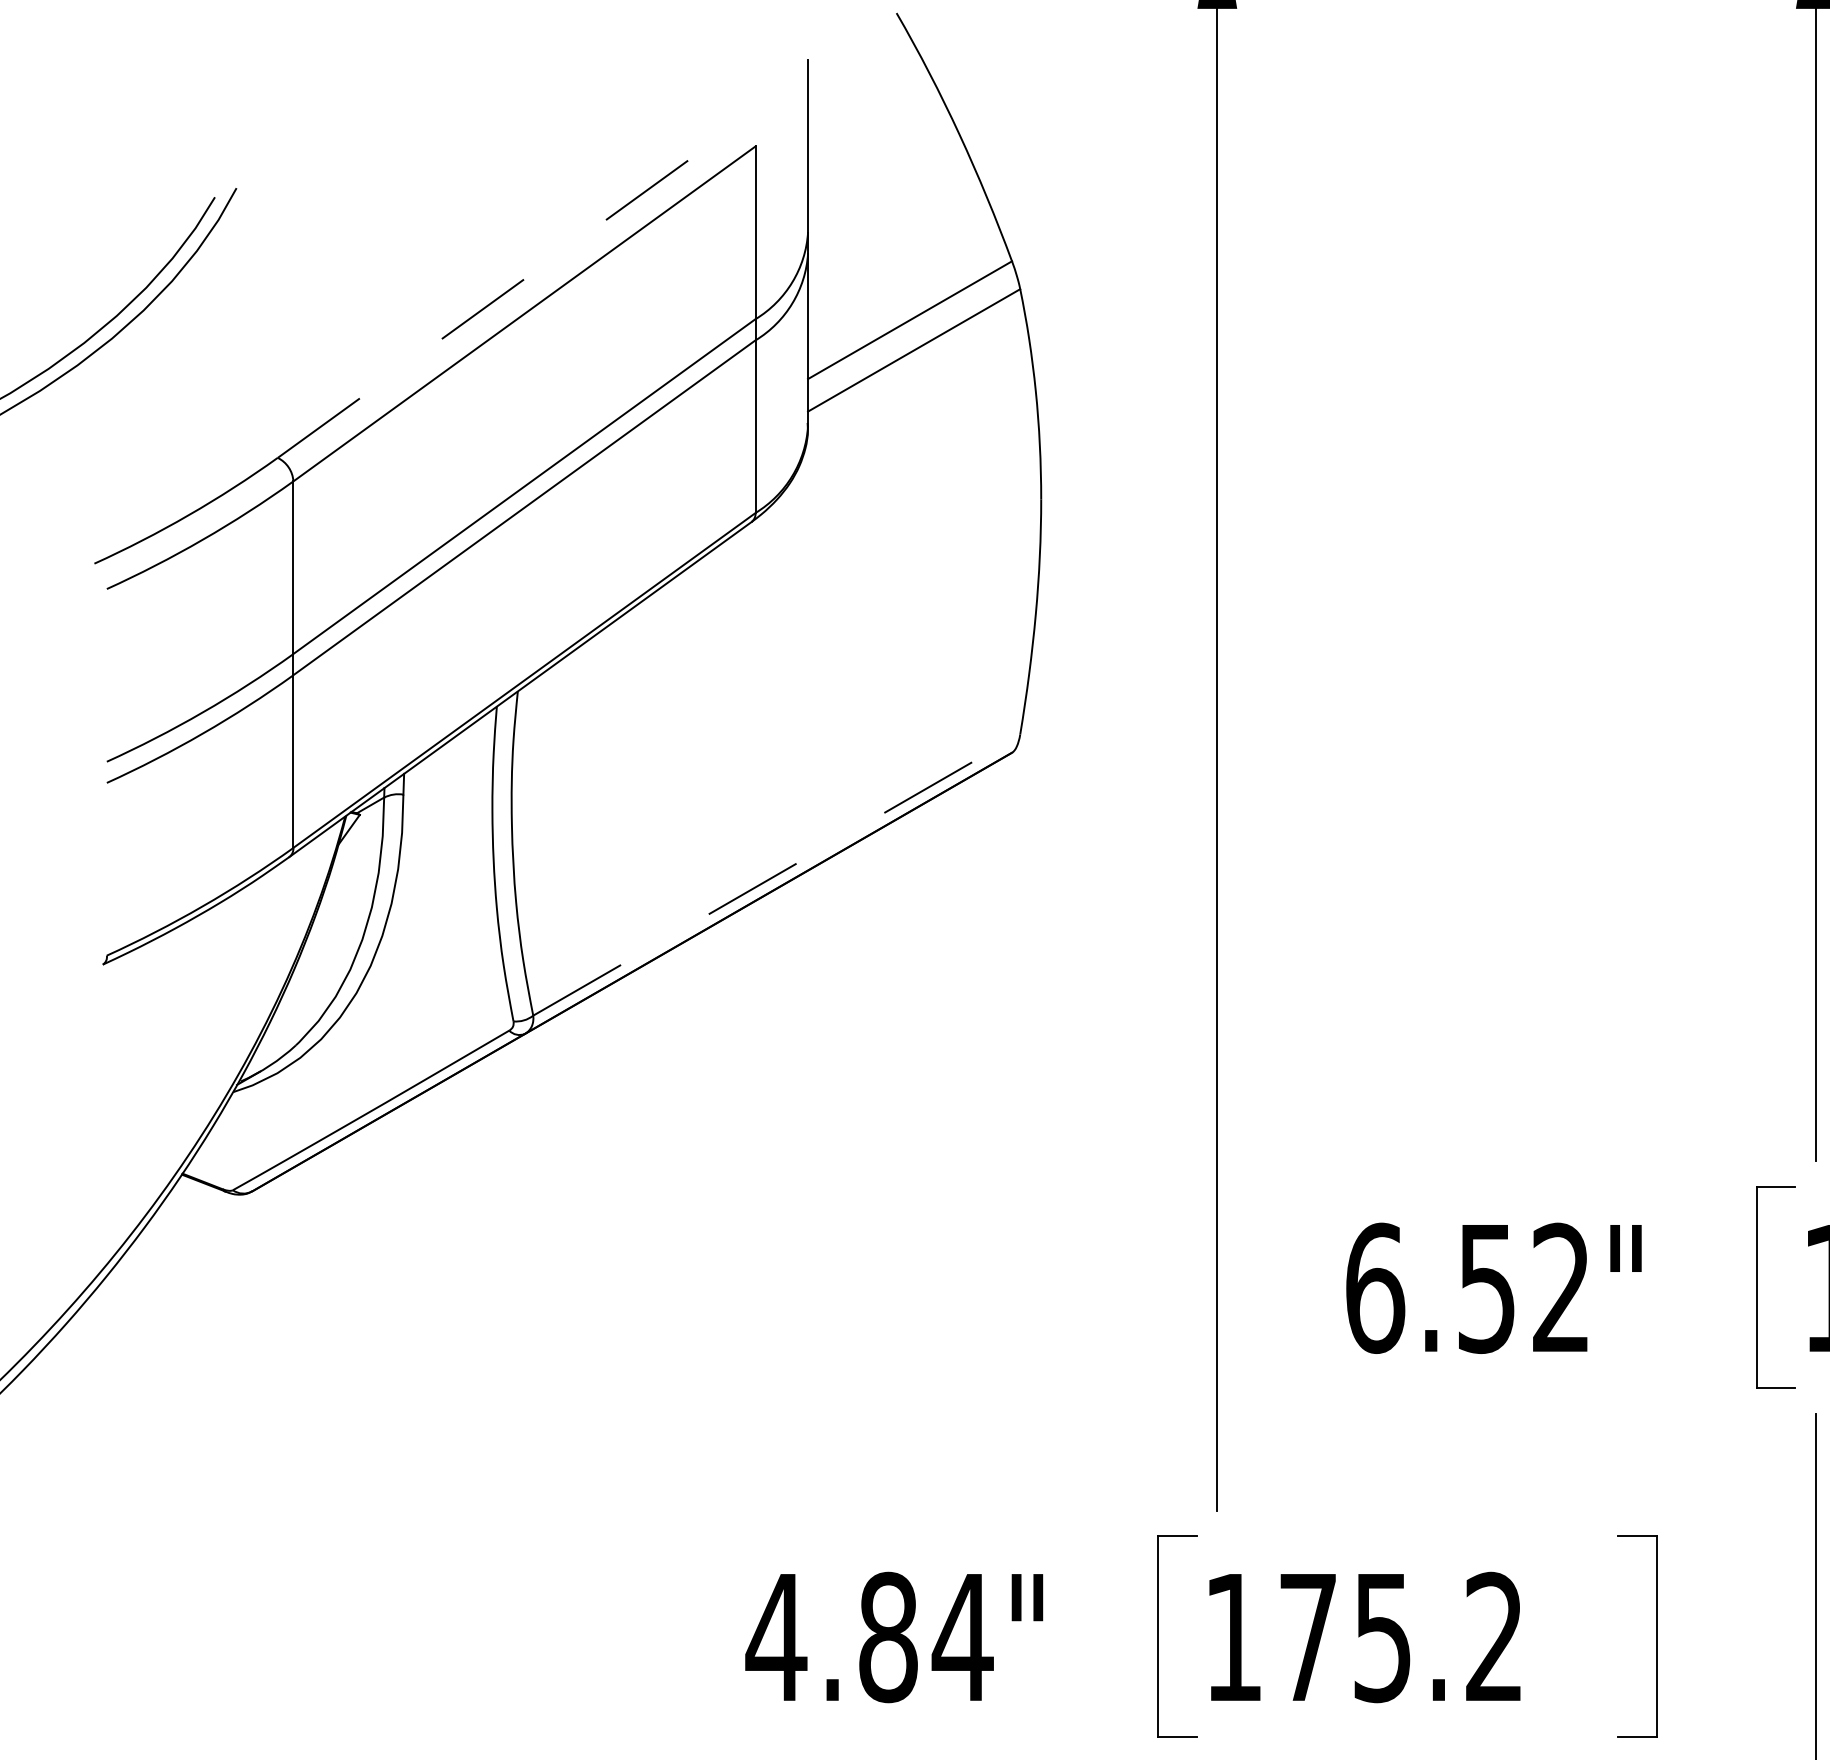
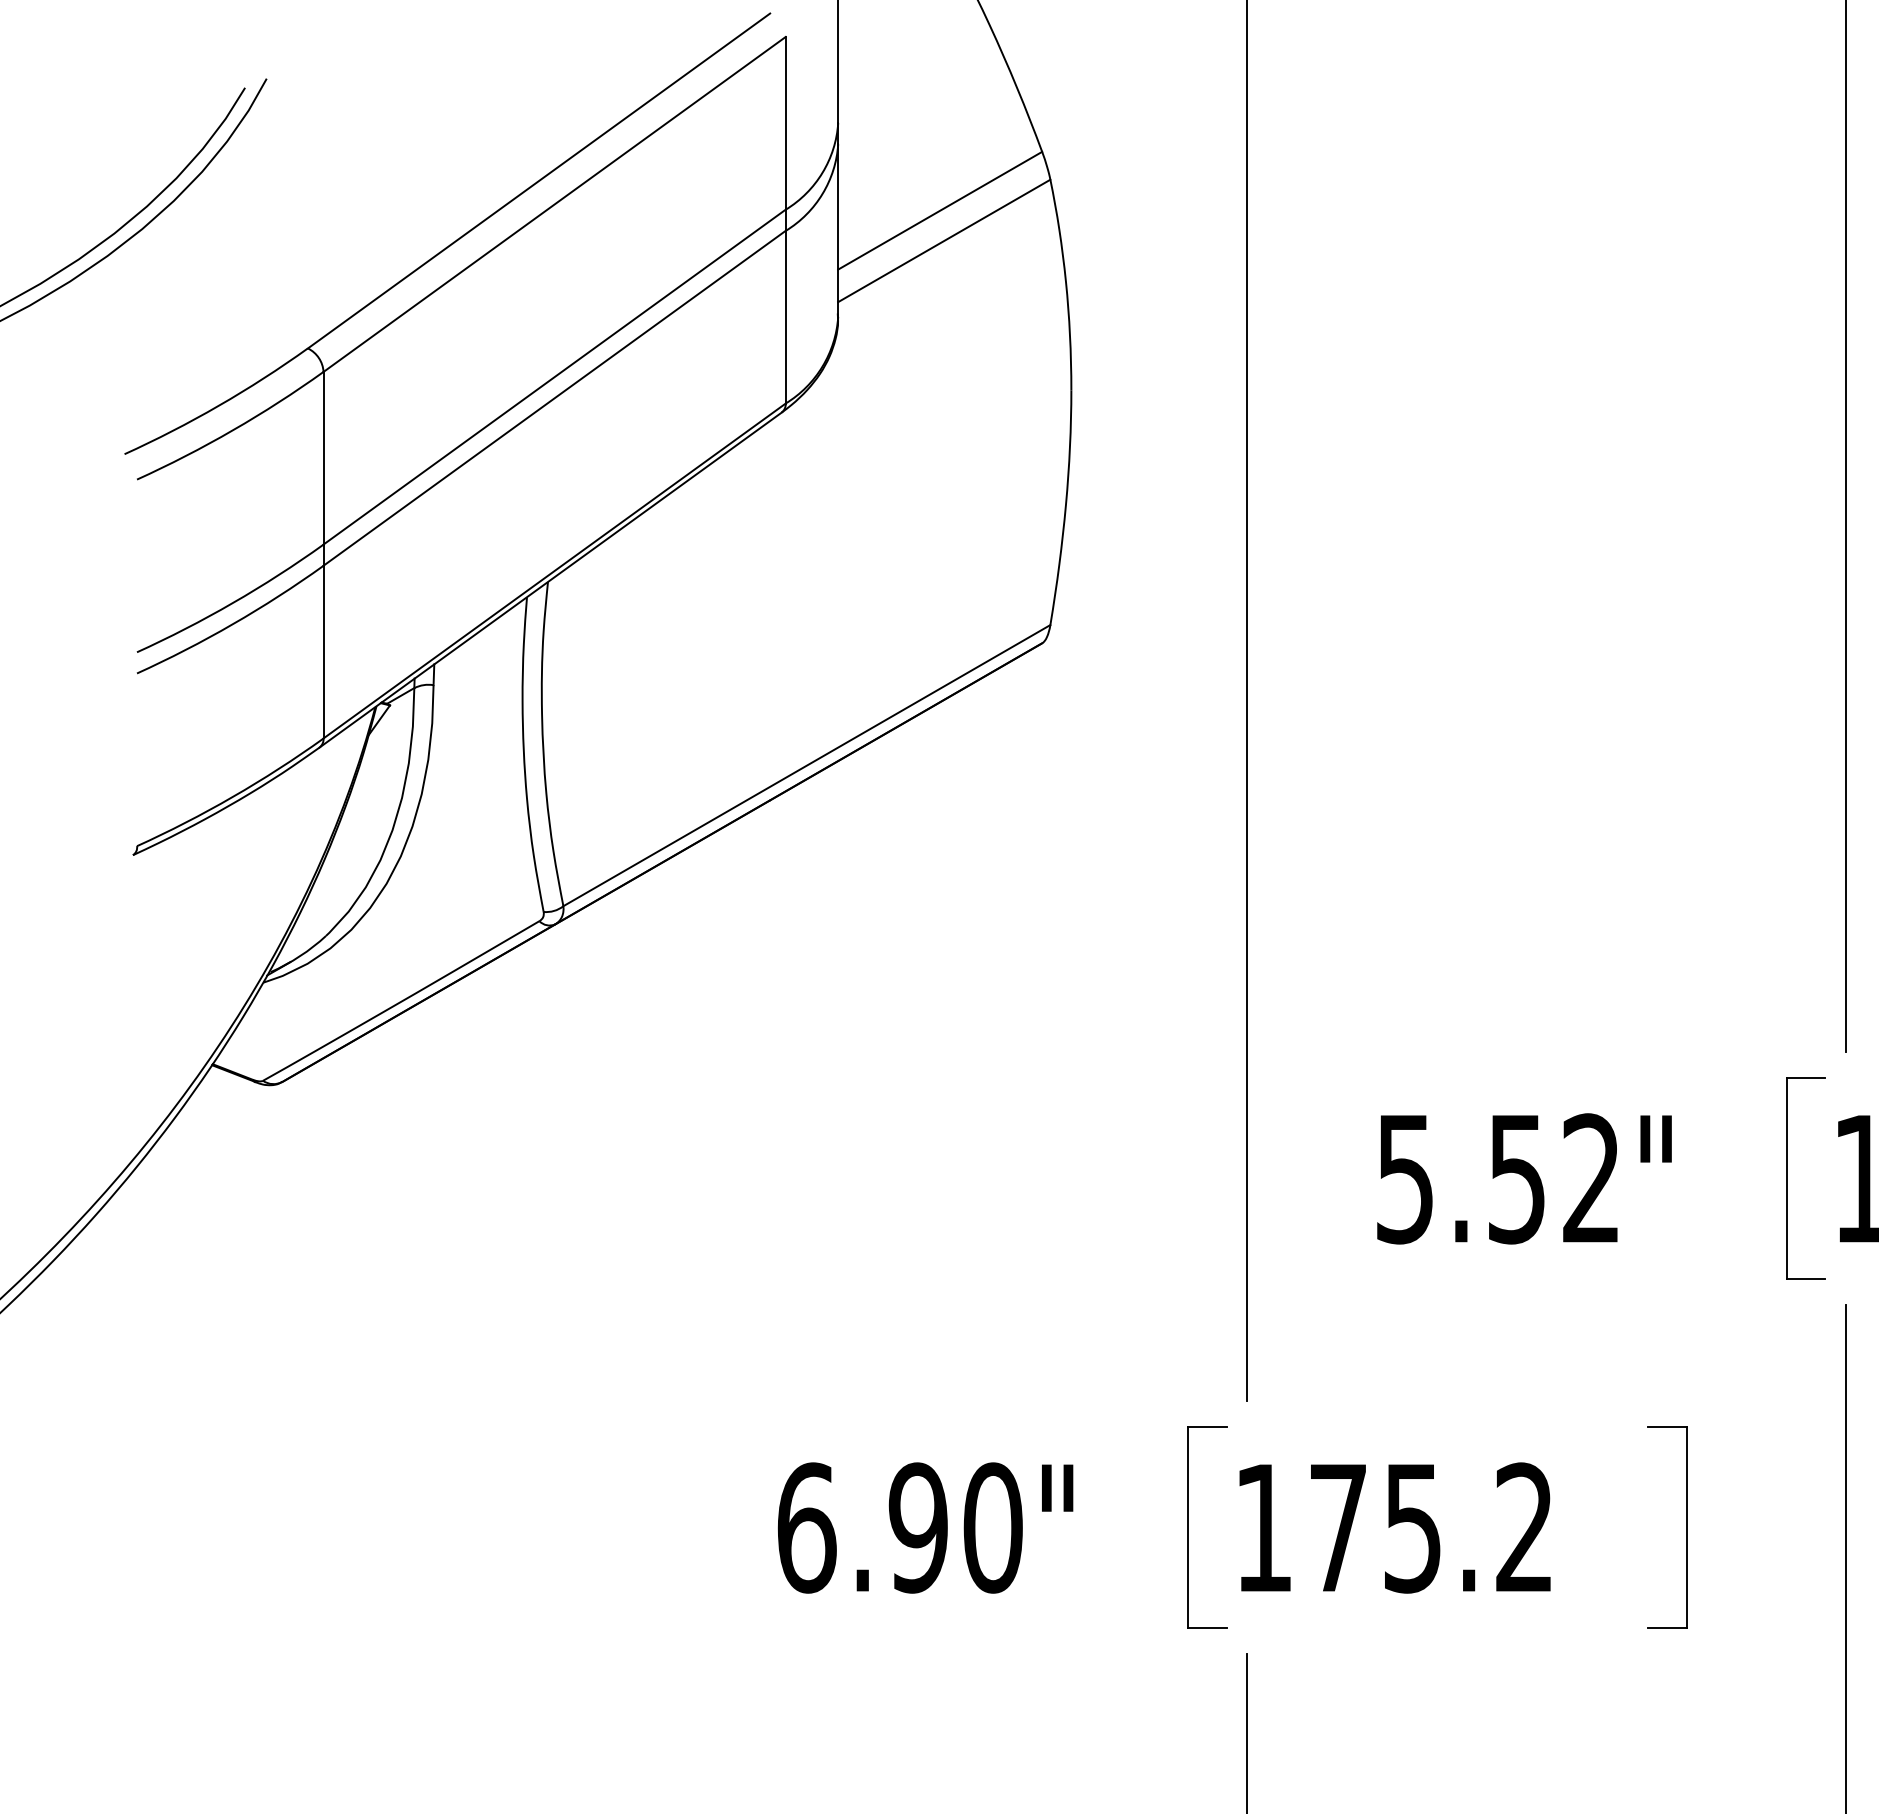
line: (509, 289) -> (539, 180), dashed -> solid
line: (777, 874) -> (807, 765), dashed -> solid
text: (1375, 1287) -> (1405, 1178), 6.52" -> 5.52"
text: (869, 1636) -> (899, 1527), 4.84" -> 6.90"

